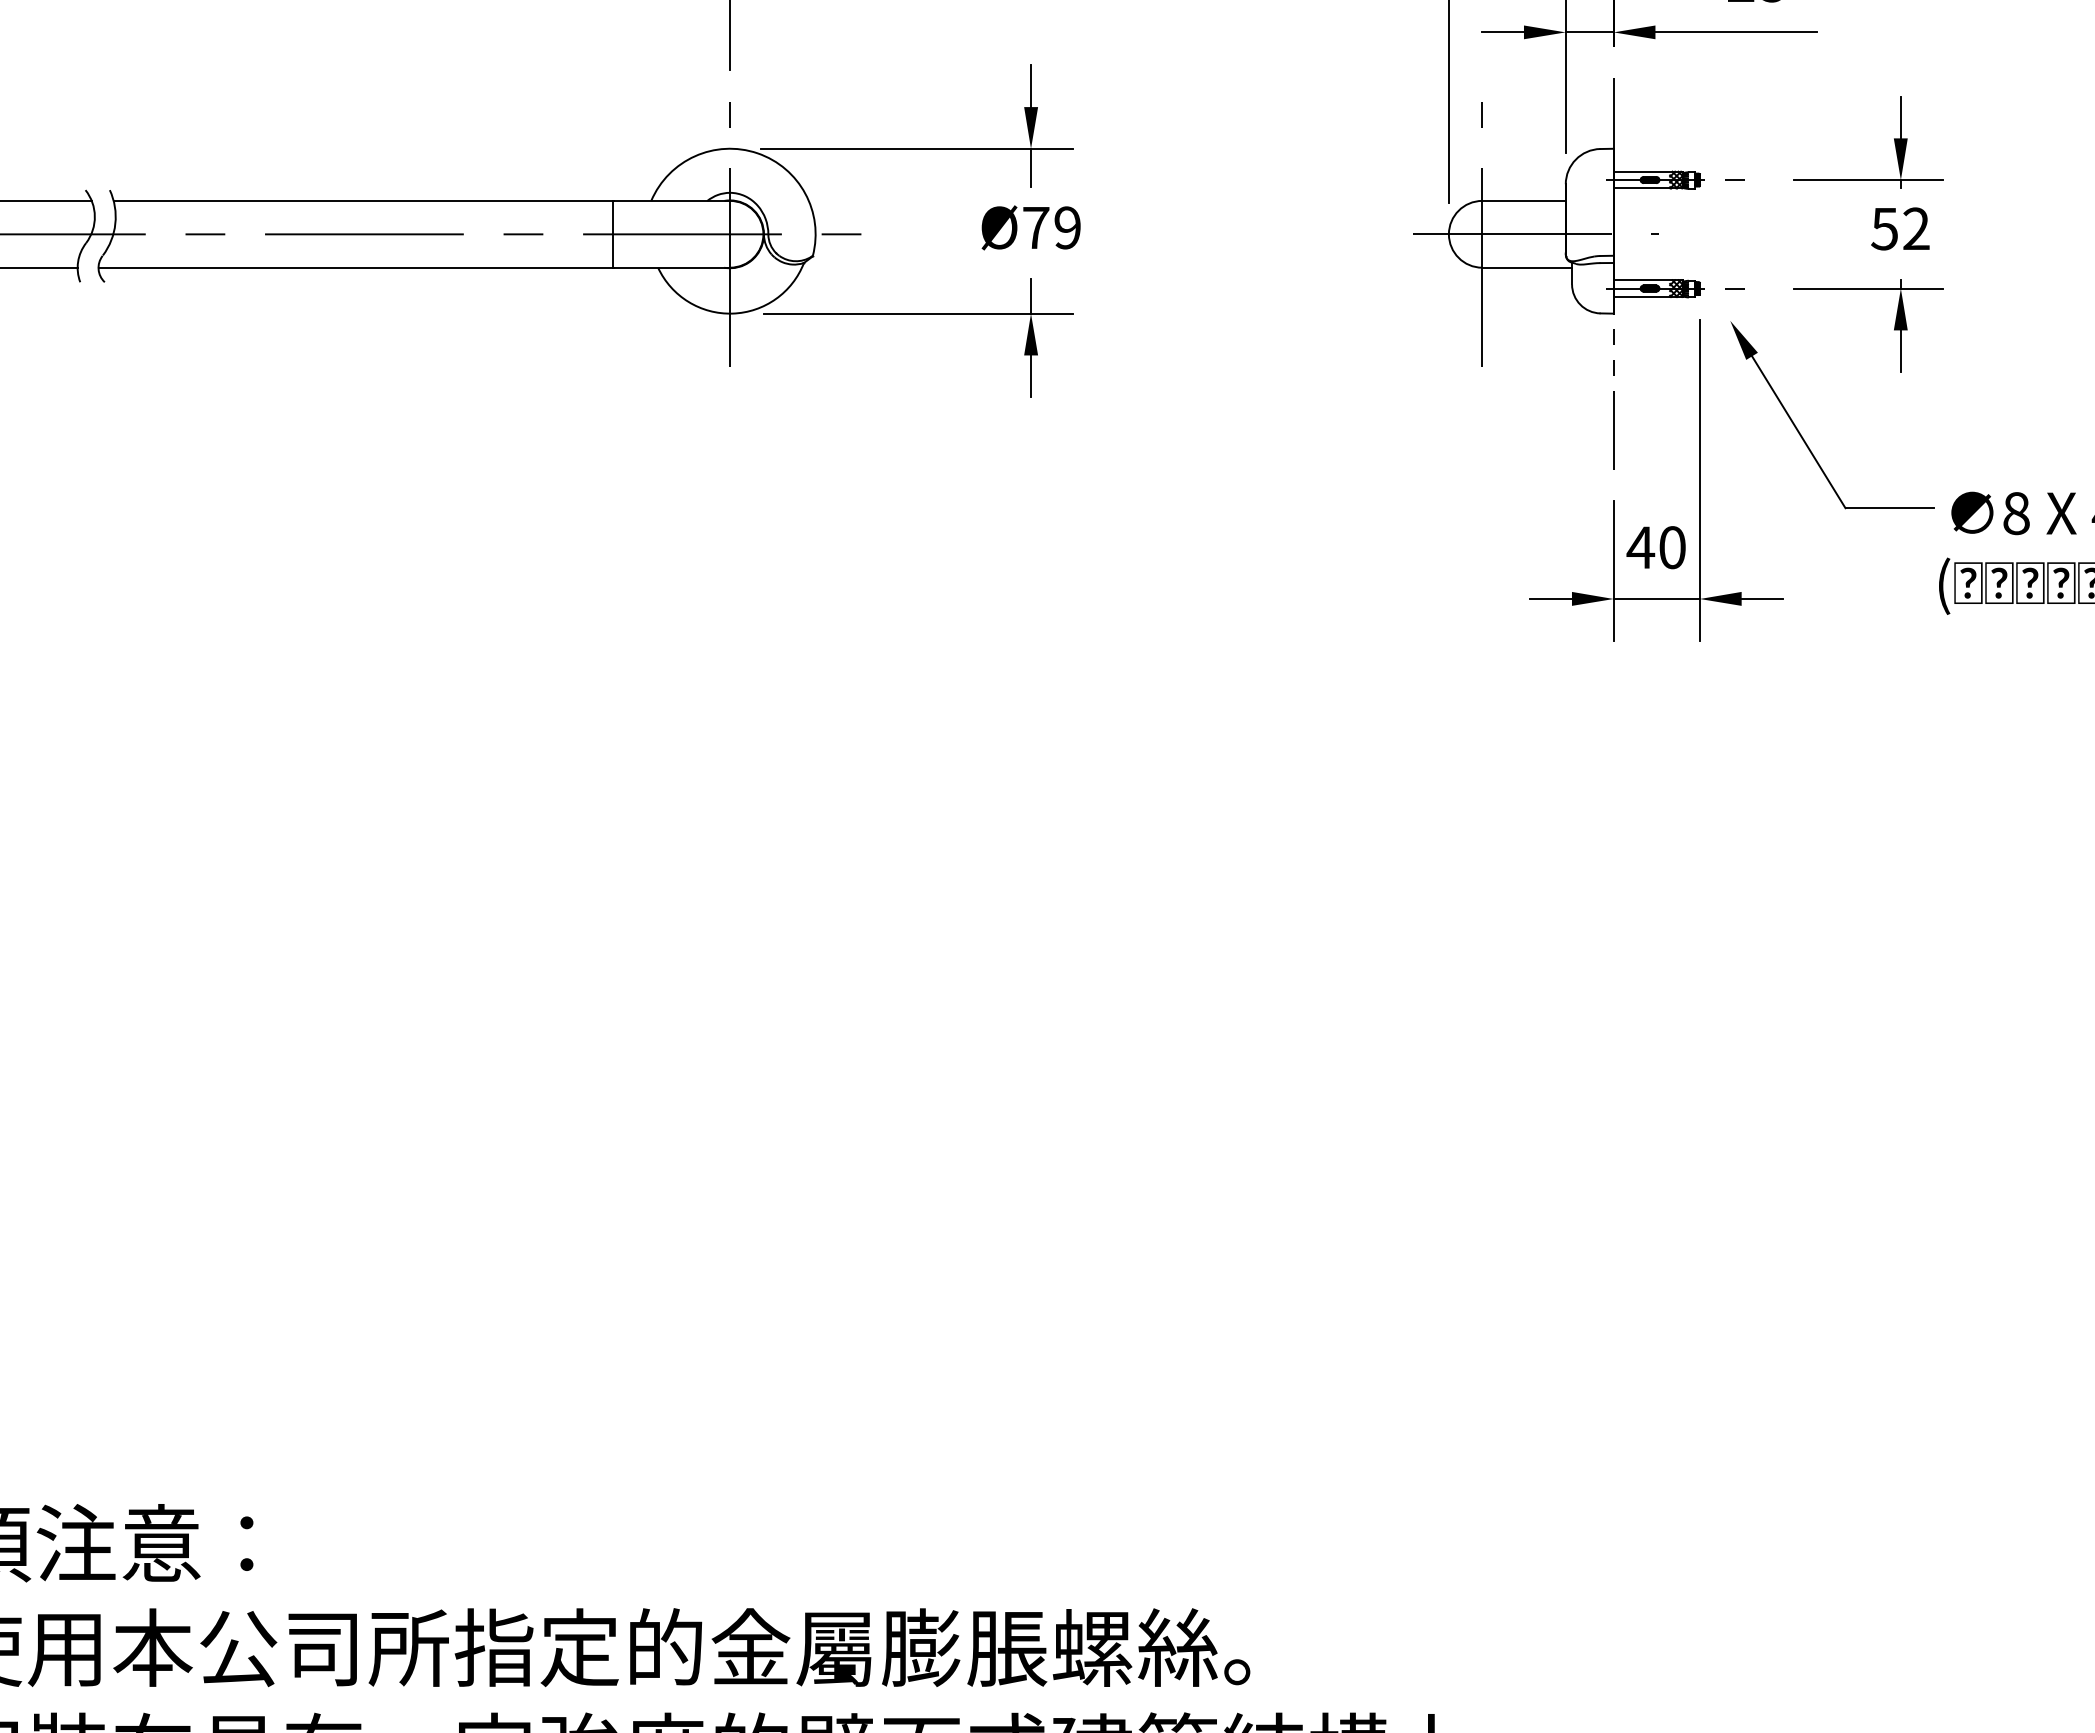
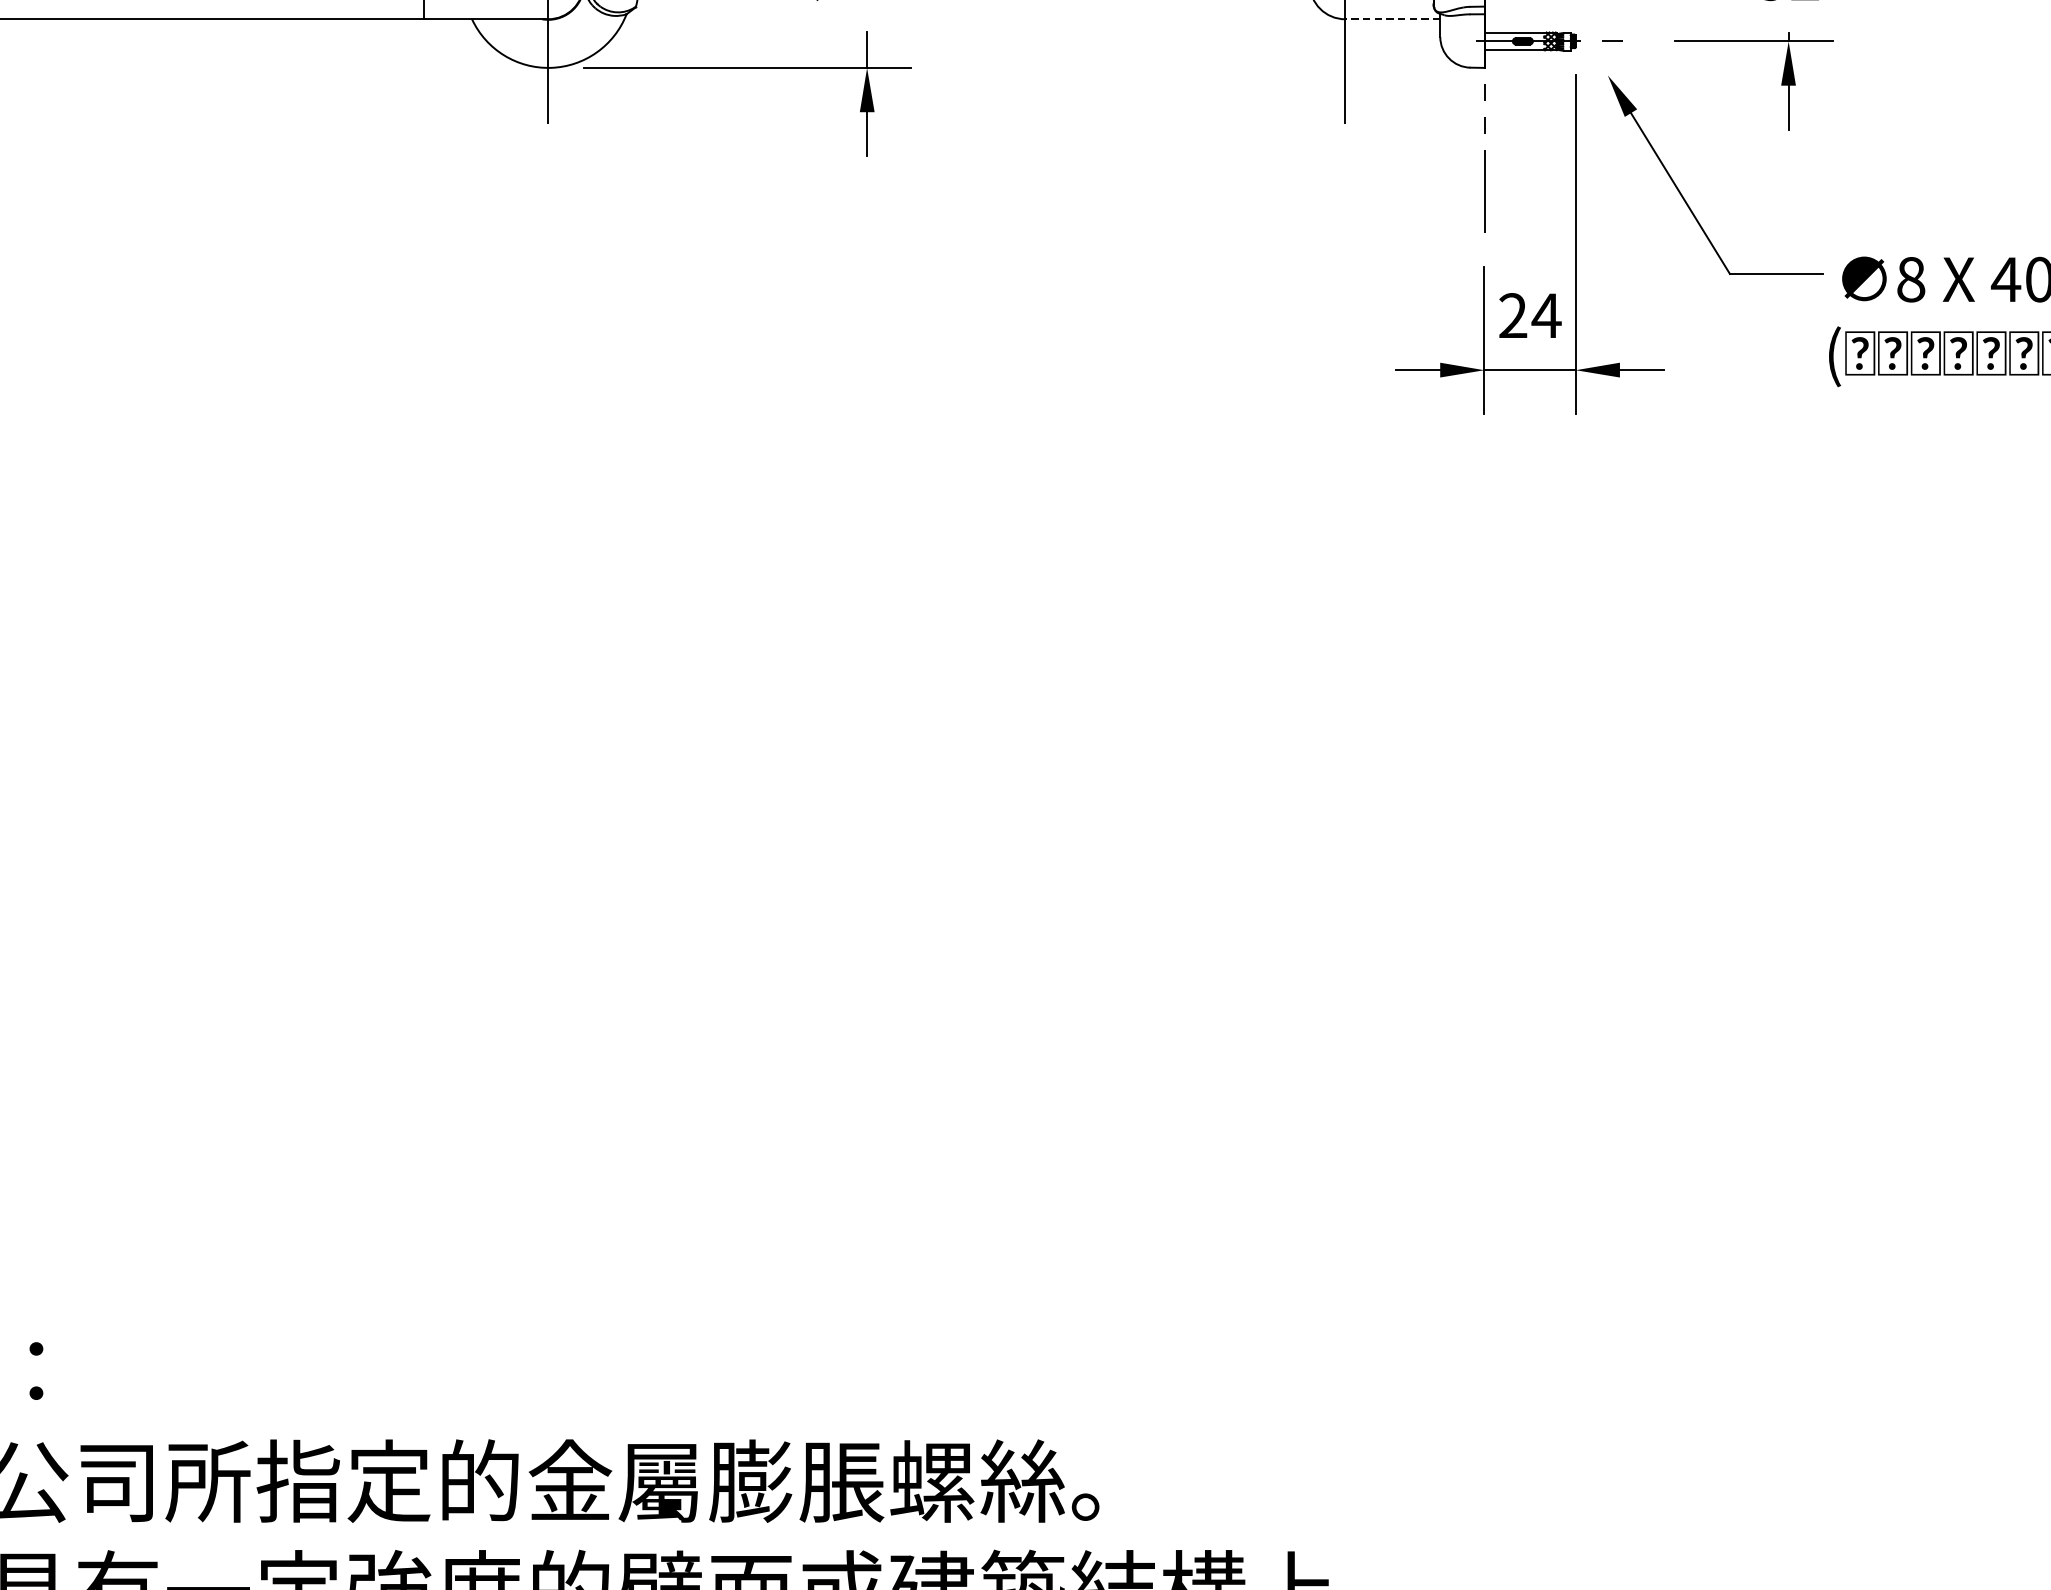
line: (1527, 267) -> (1393, 19), solid -> dashed
text: (1656, 547) -> (1529, 315), 40 -> 24

